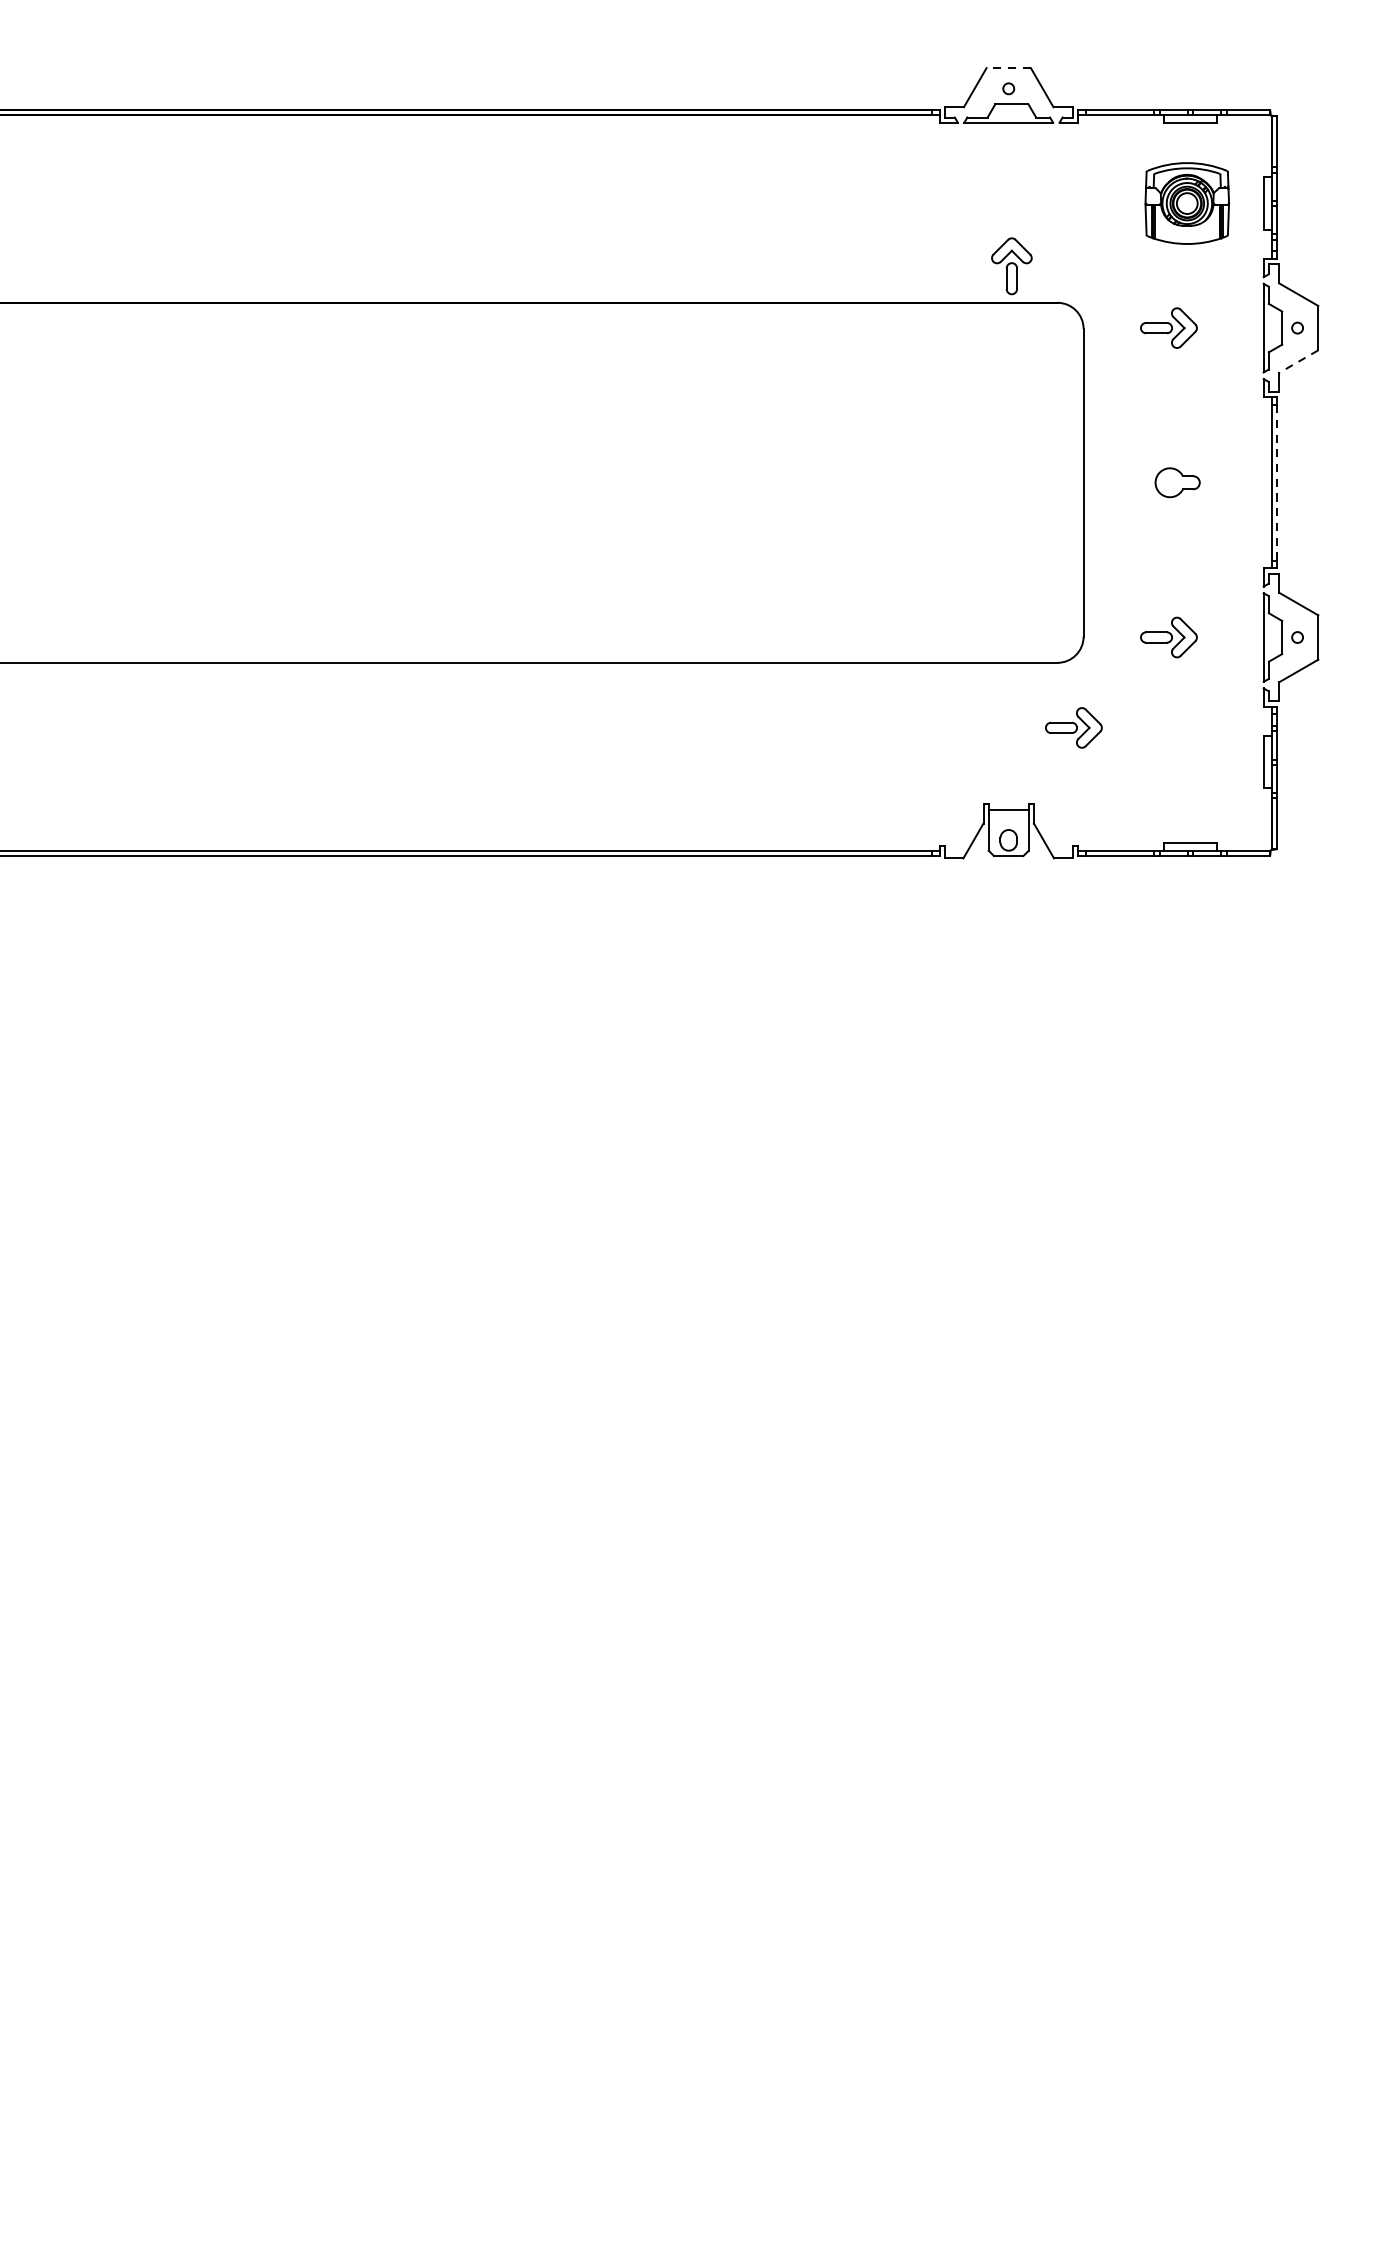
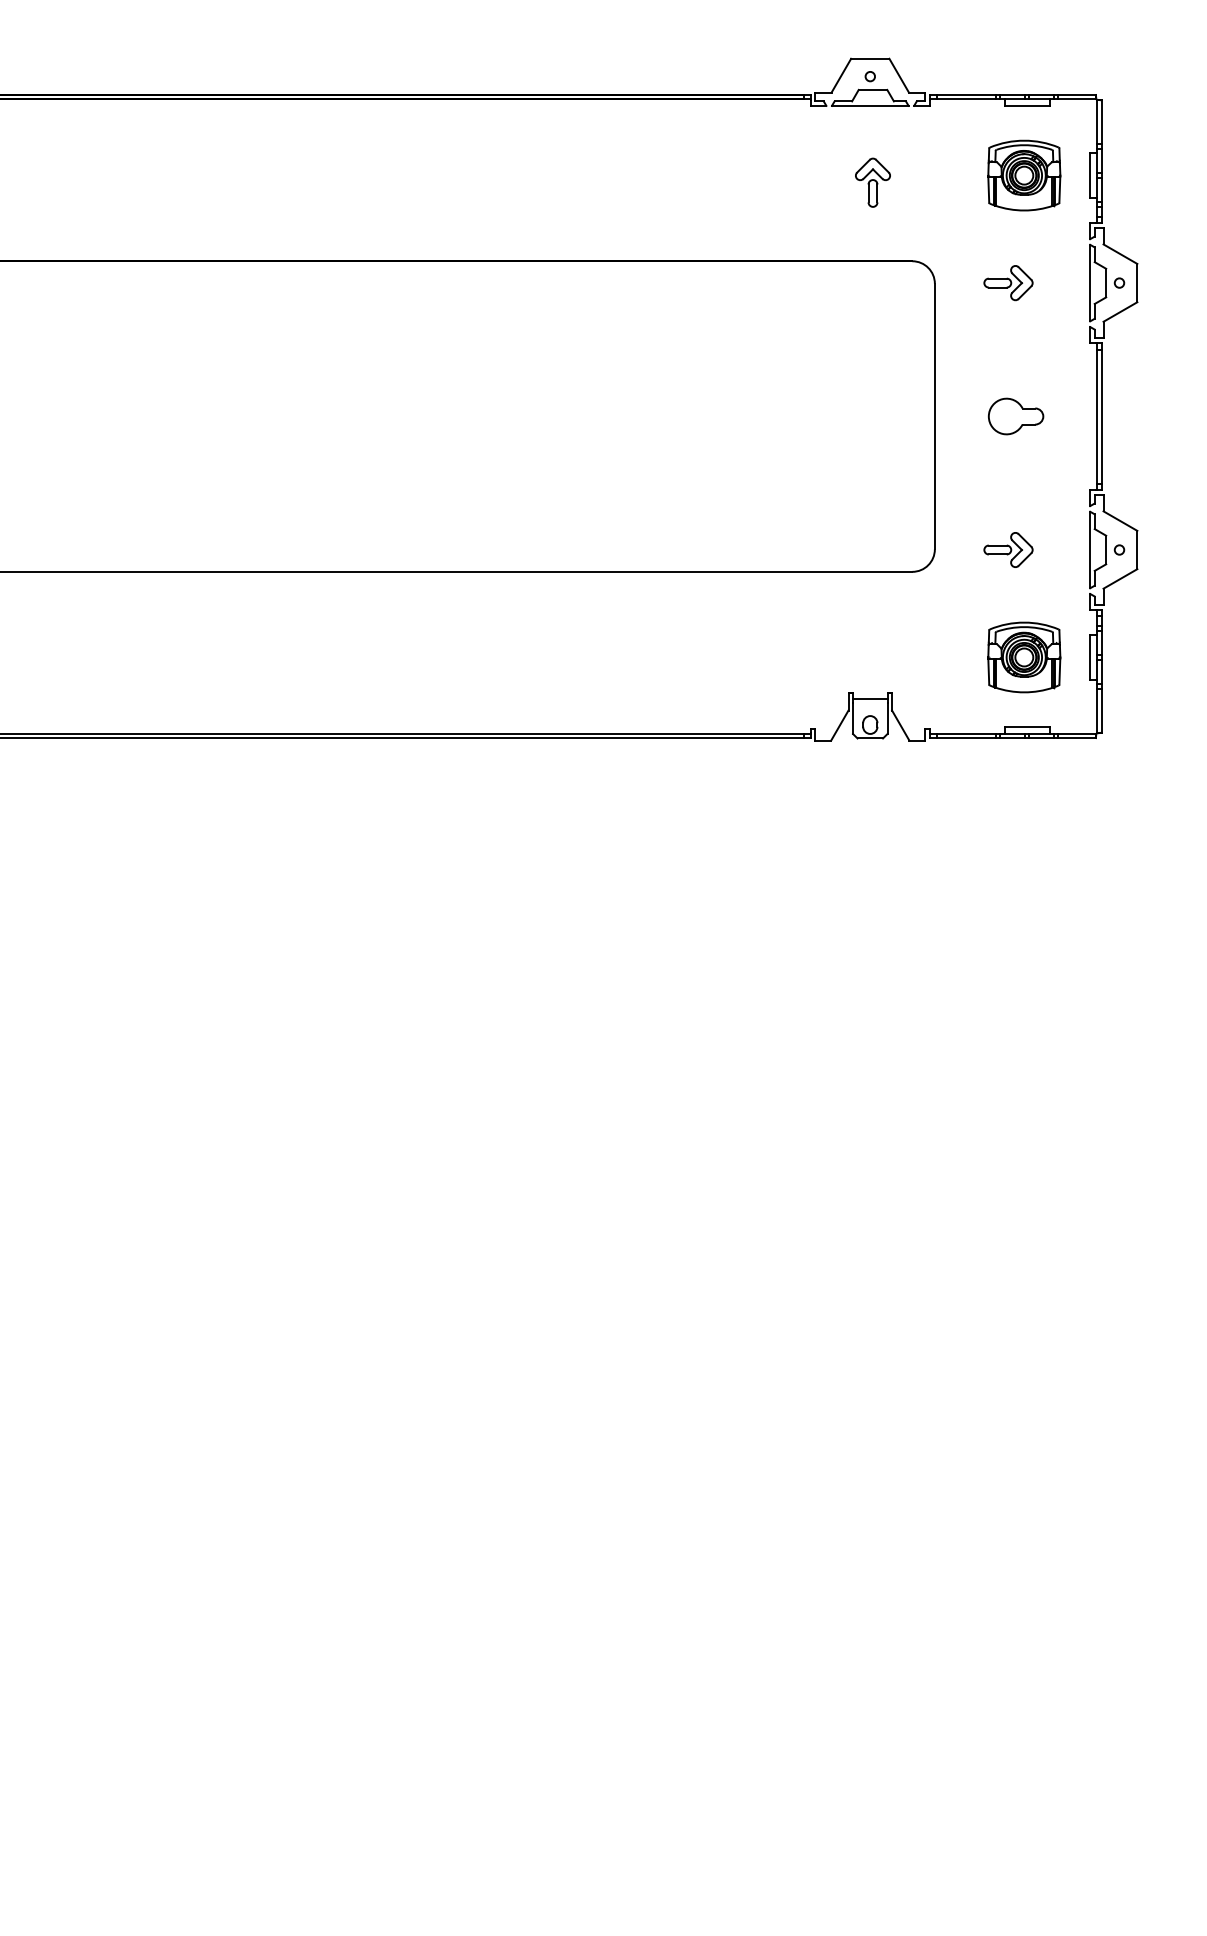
line: (1007, 67) -> (869, 58), dashed -> solid
part: (1011, 266) -> (872, 182), moved
line: (1298, 362) -> (1120, 312), dashed -> solid
part: (1177, 482) -> (1015, 416), size x1.43
line: (1276, 482) -> (1101, 416), dashed -> solid
part: (1073, 727) -> (926, 627), removed
part: (1187, 762) -> (1024, 657), added

